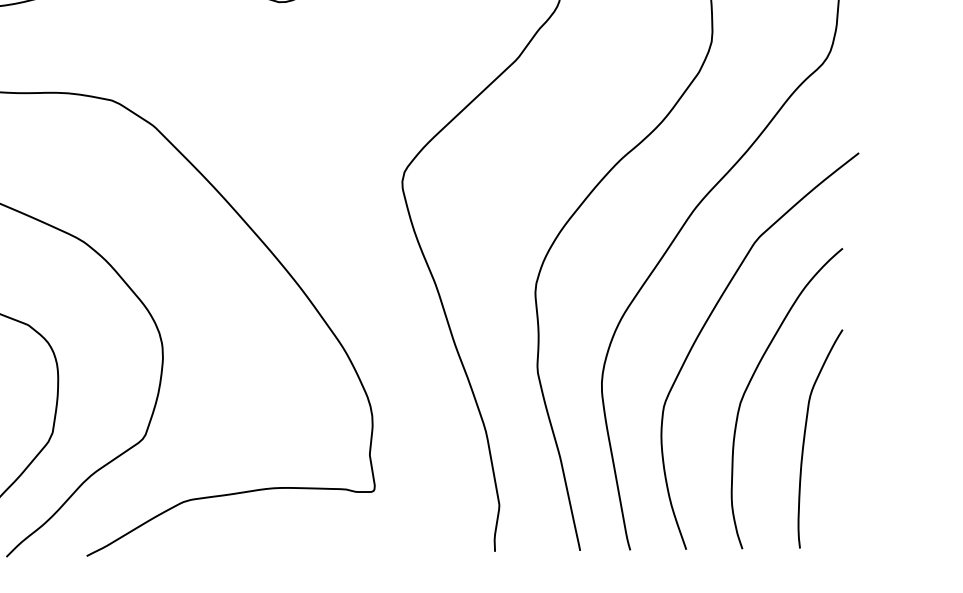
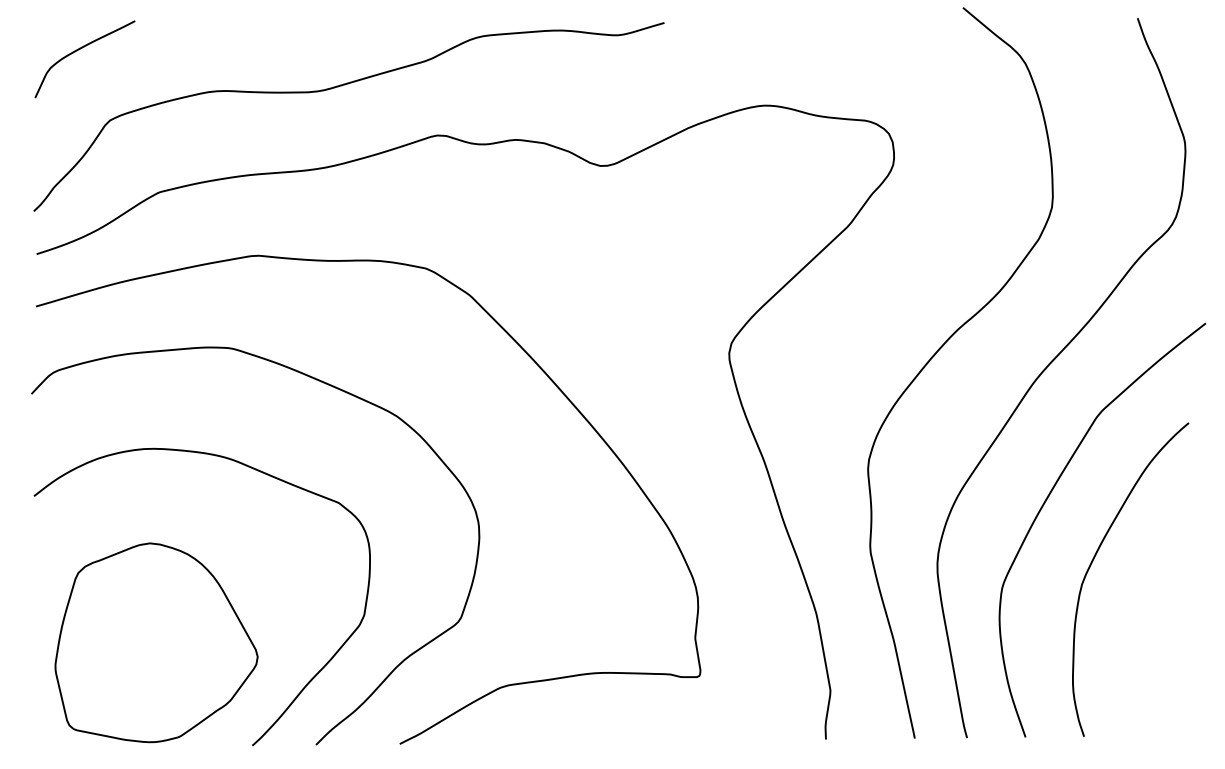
curve: (805, 438) -> (1149, 621), removed

